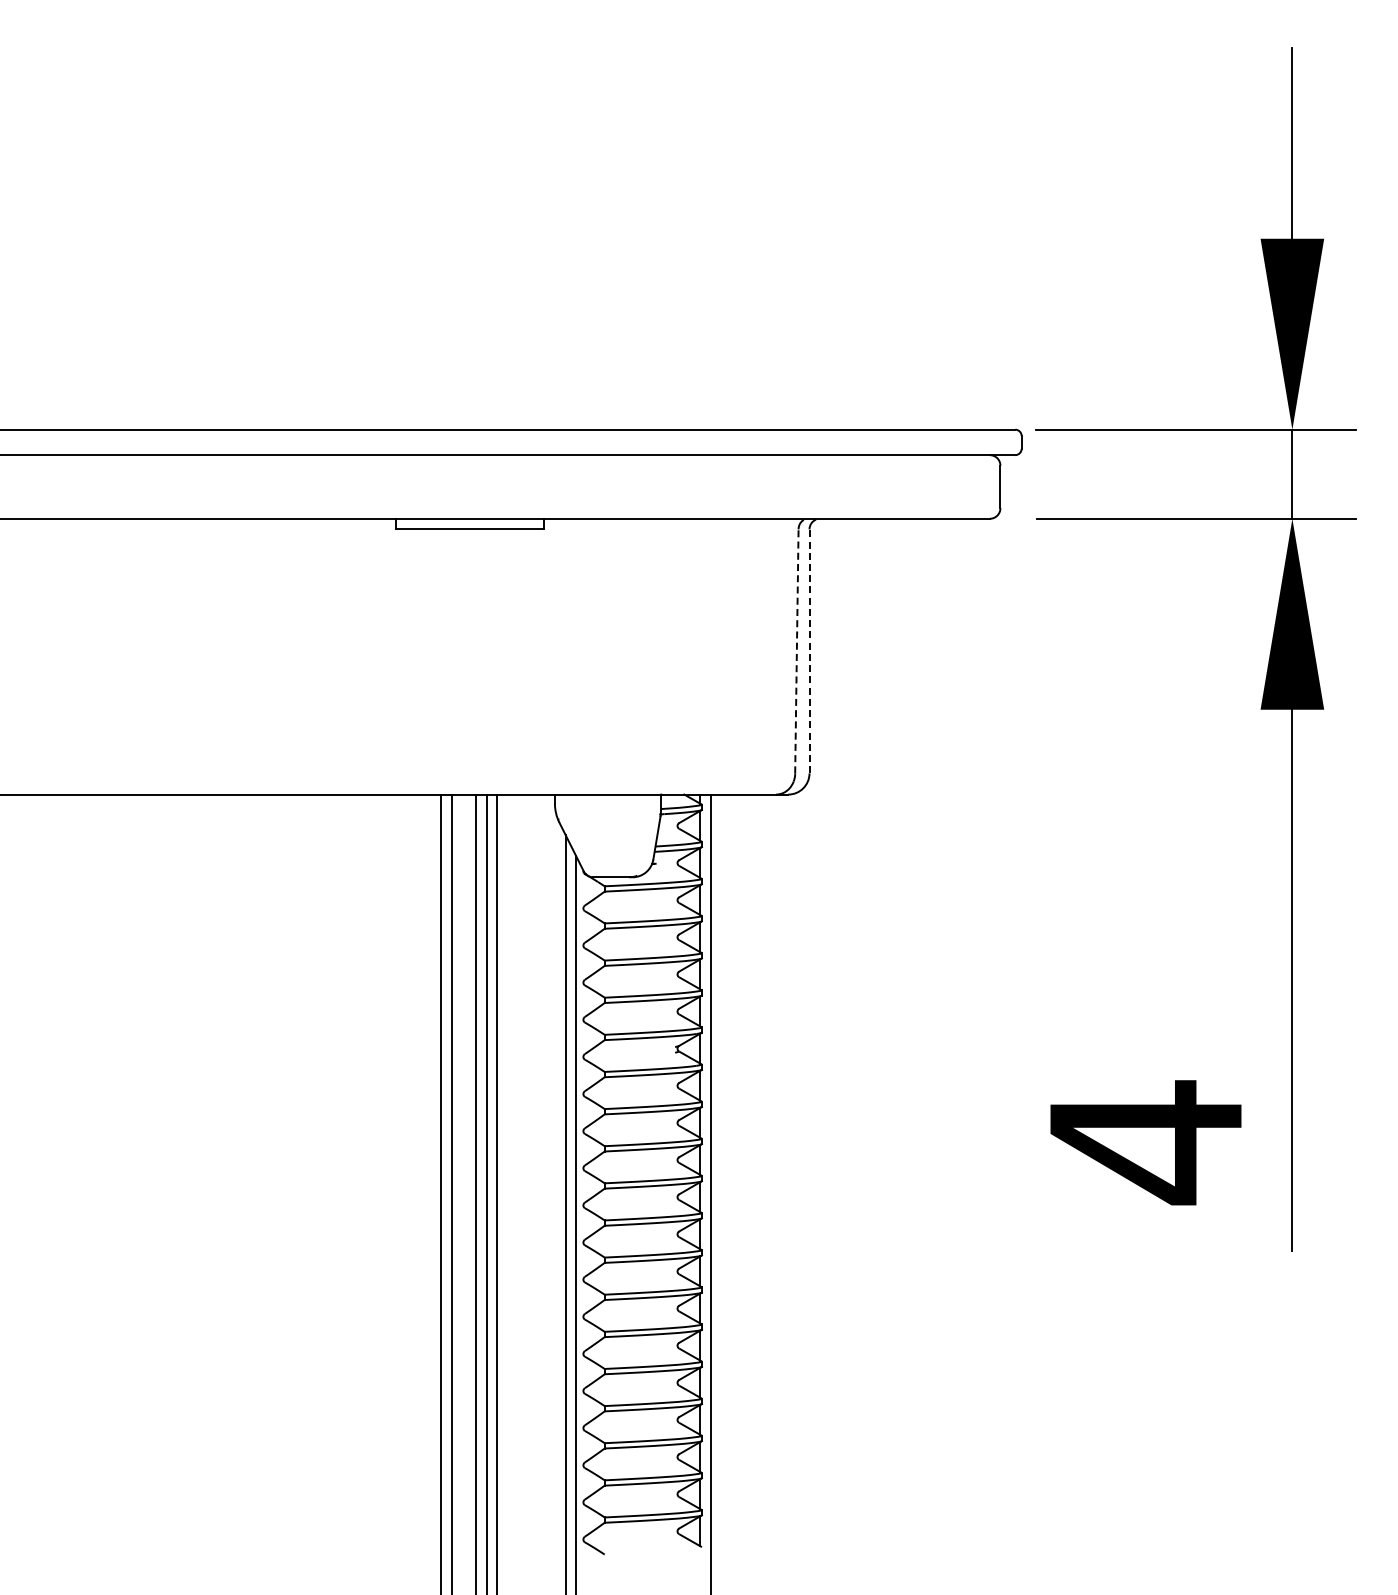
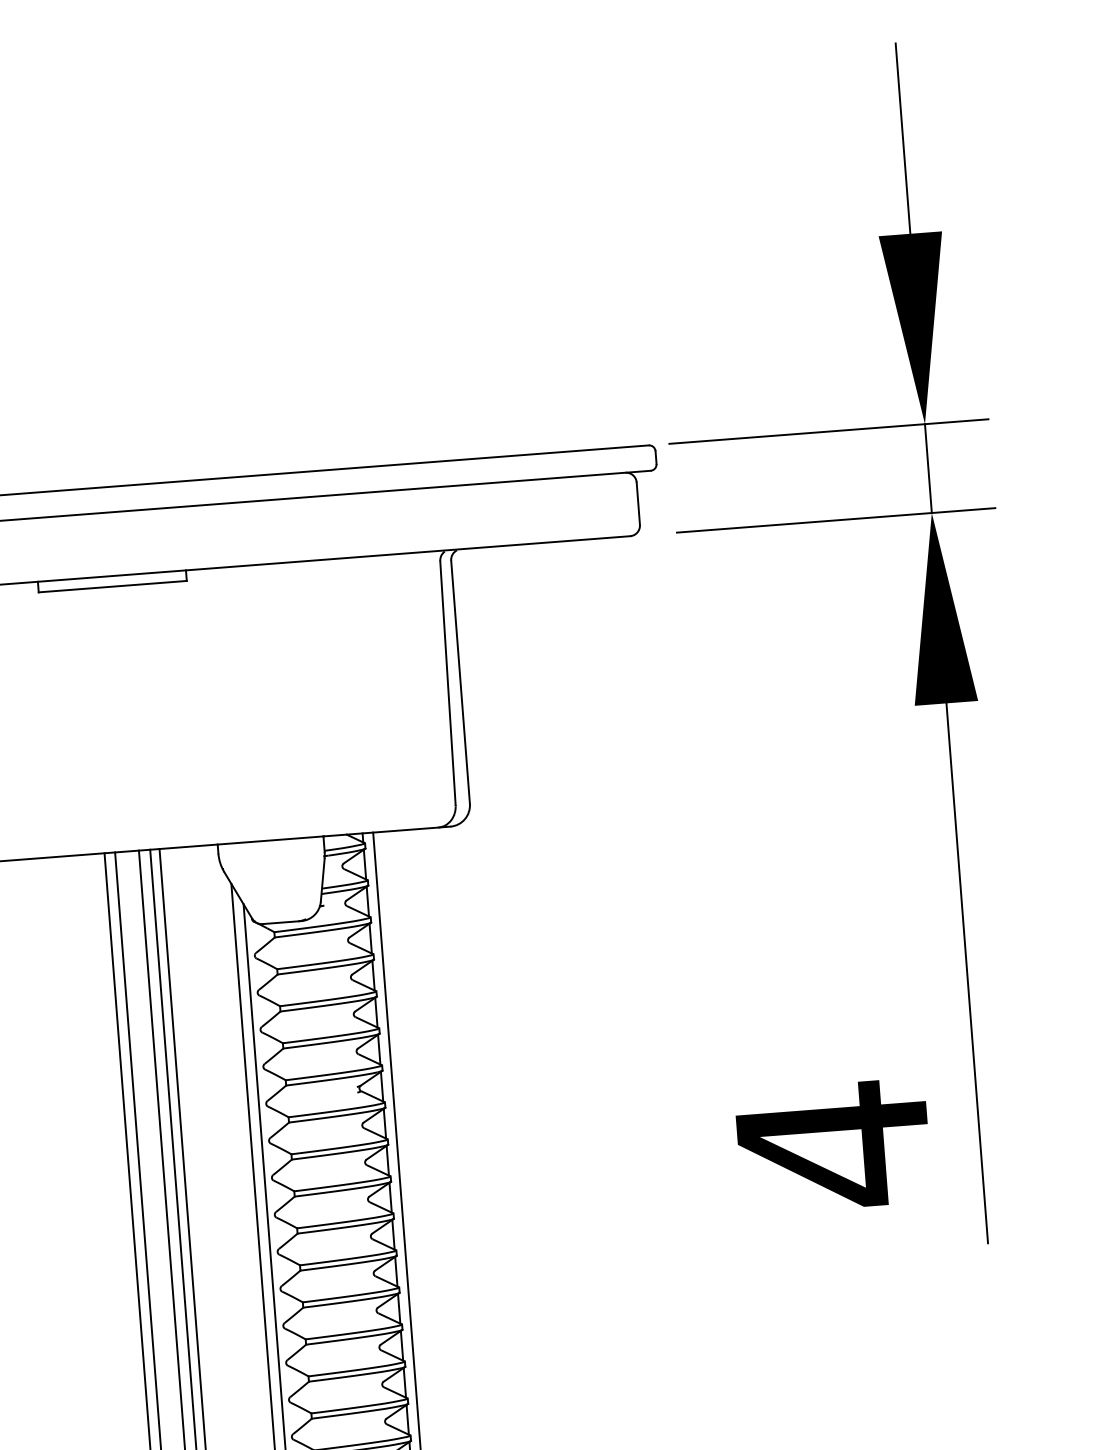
line: (796, 651) -> (447, 683), dashed -> solid
line: (809, 651) -> (460, 682), dashed -> solid

